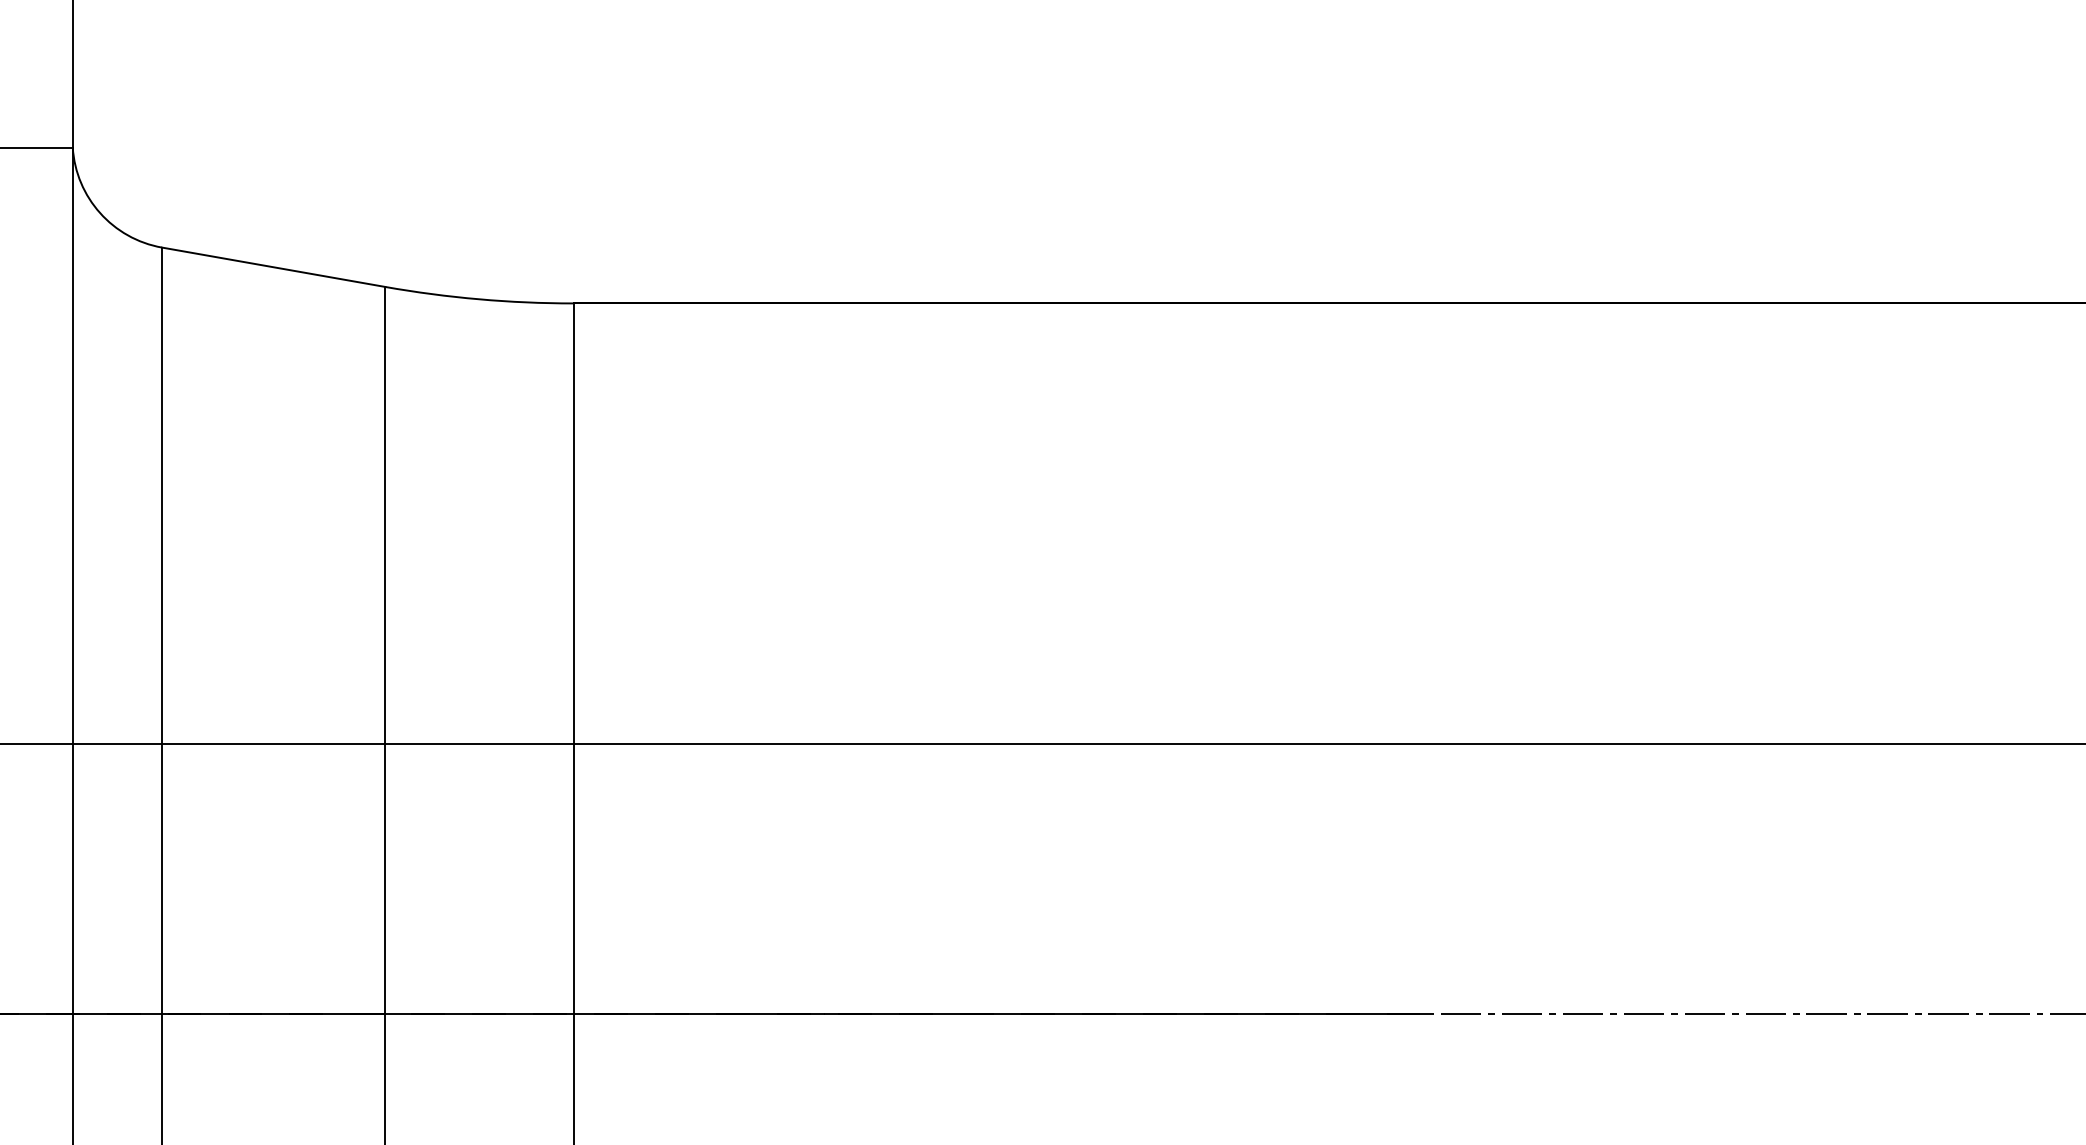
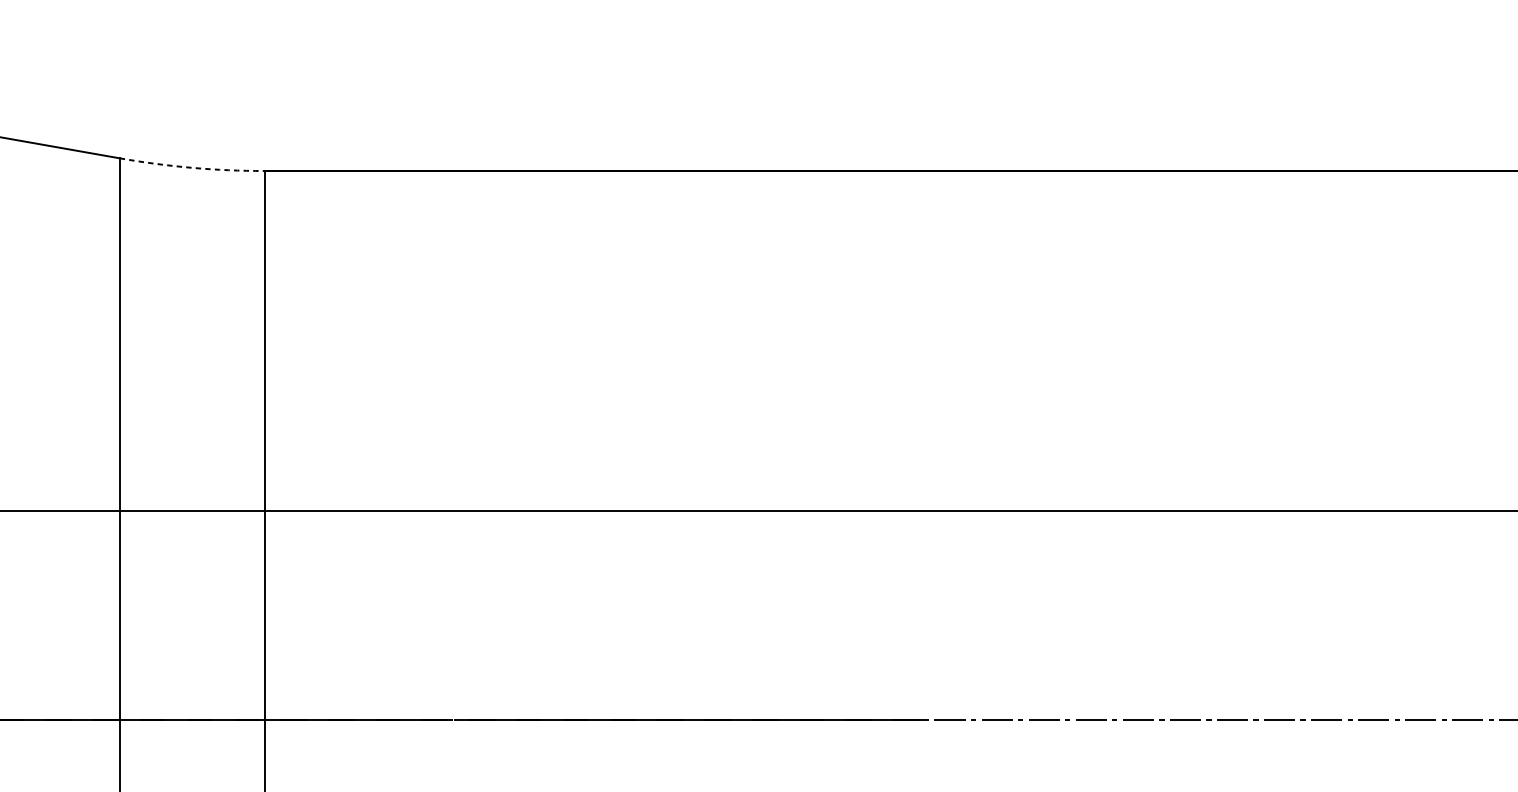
arc: (479, 299) -> (192, 167), solid -> dashed

